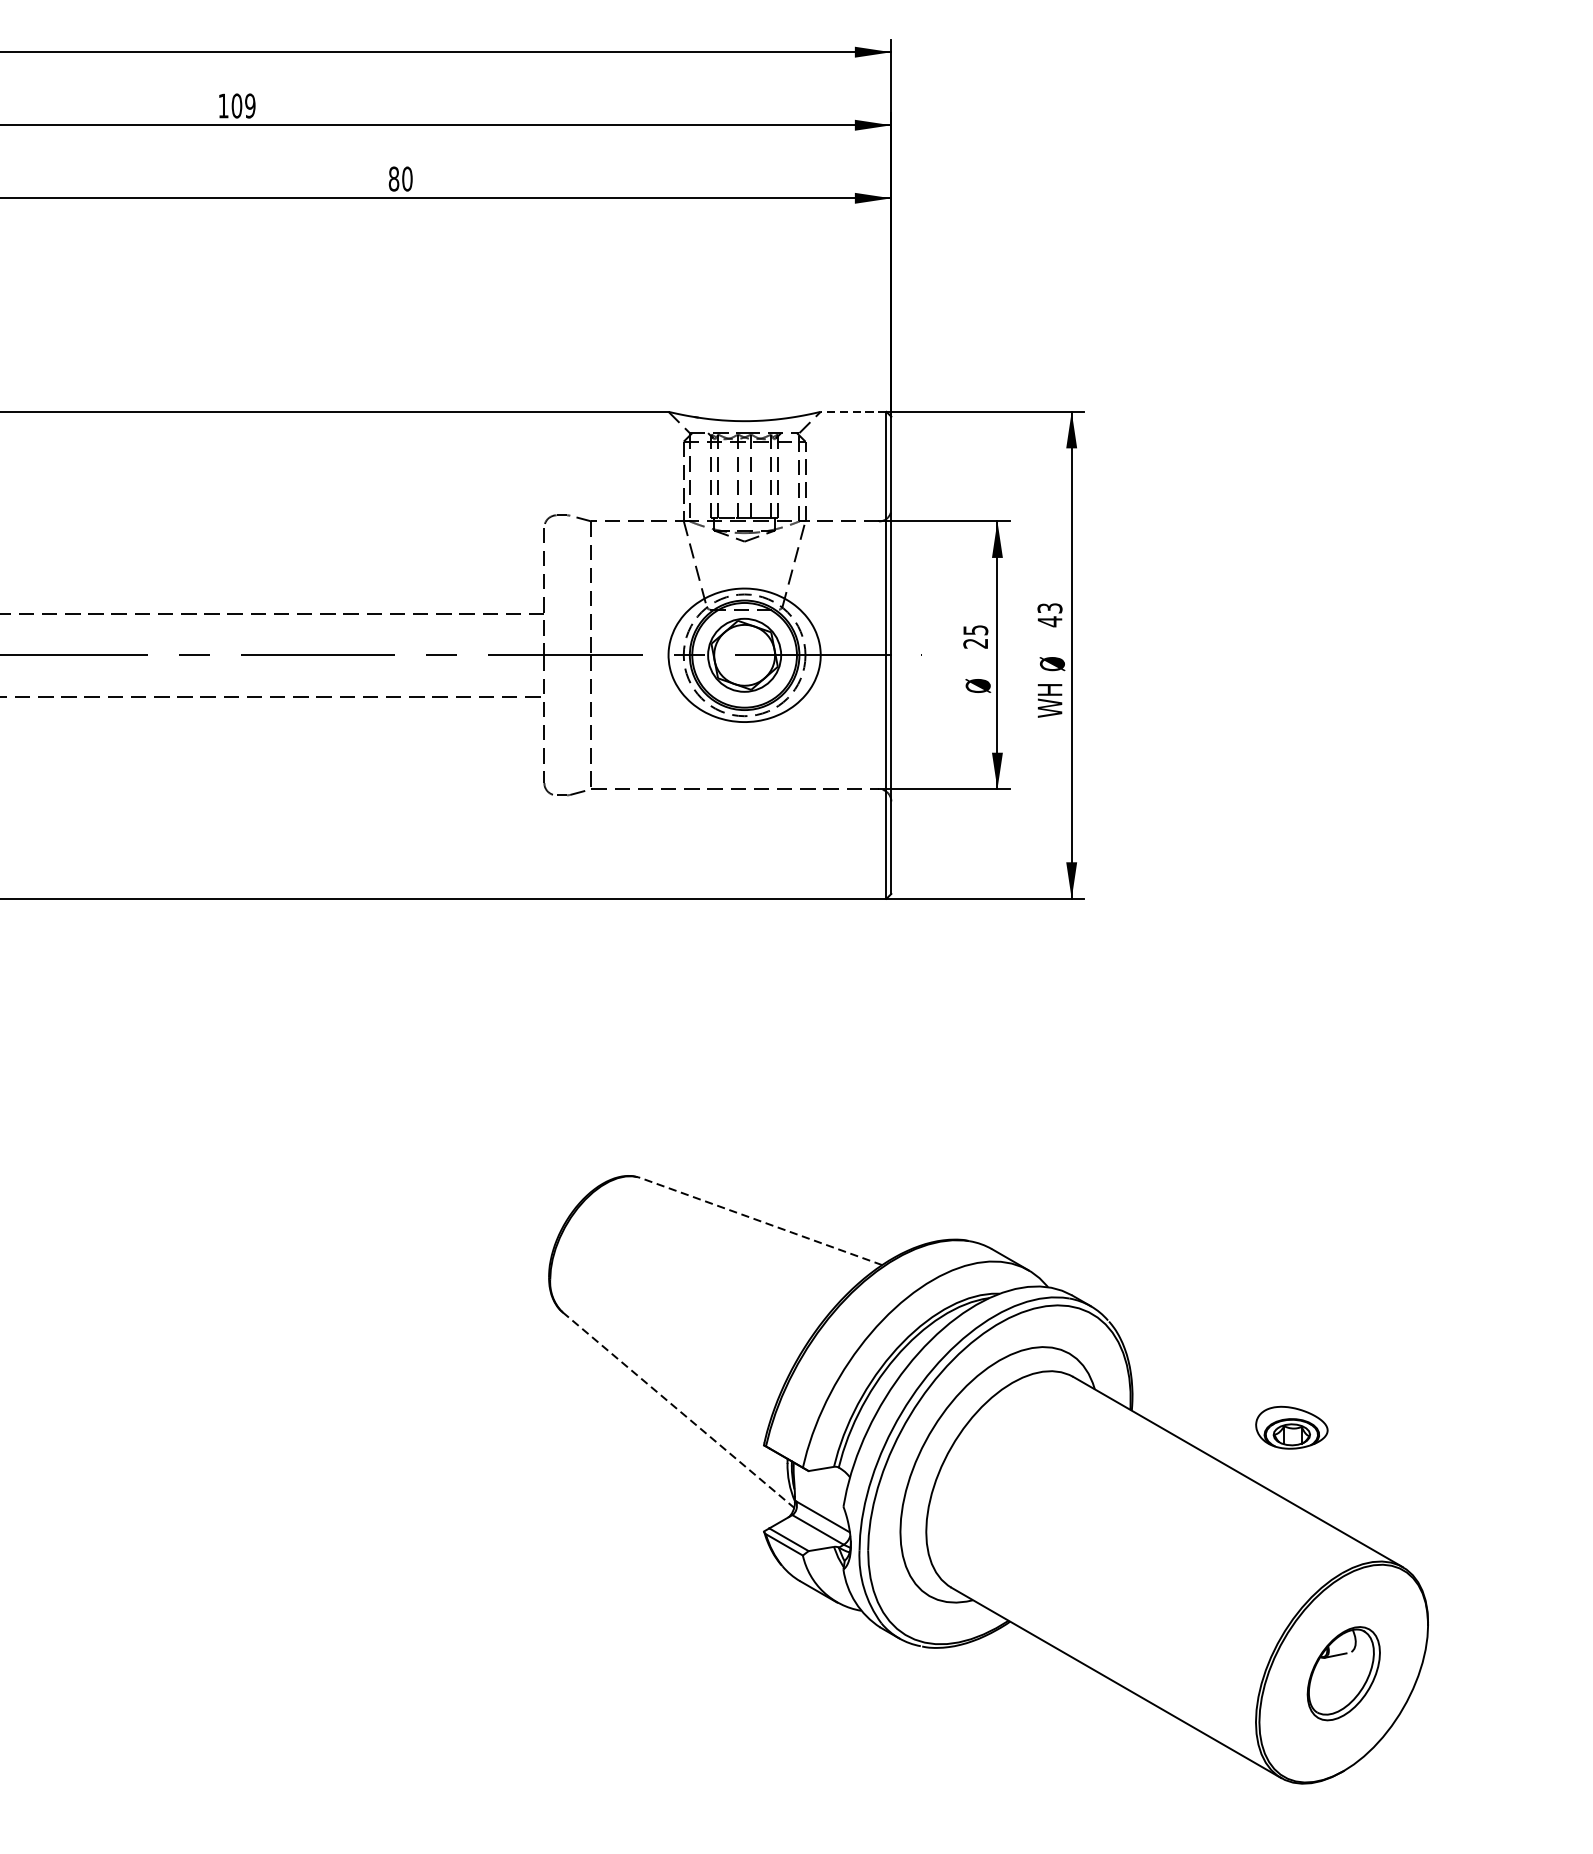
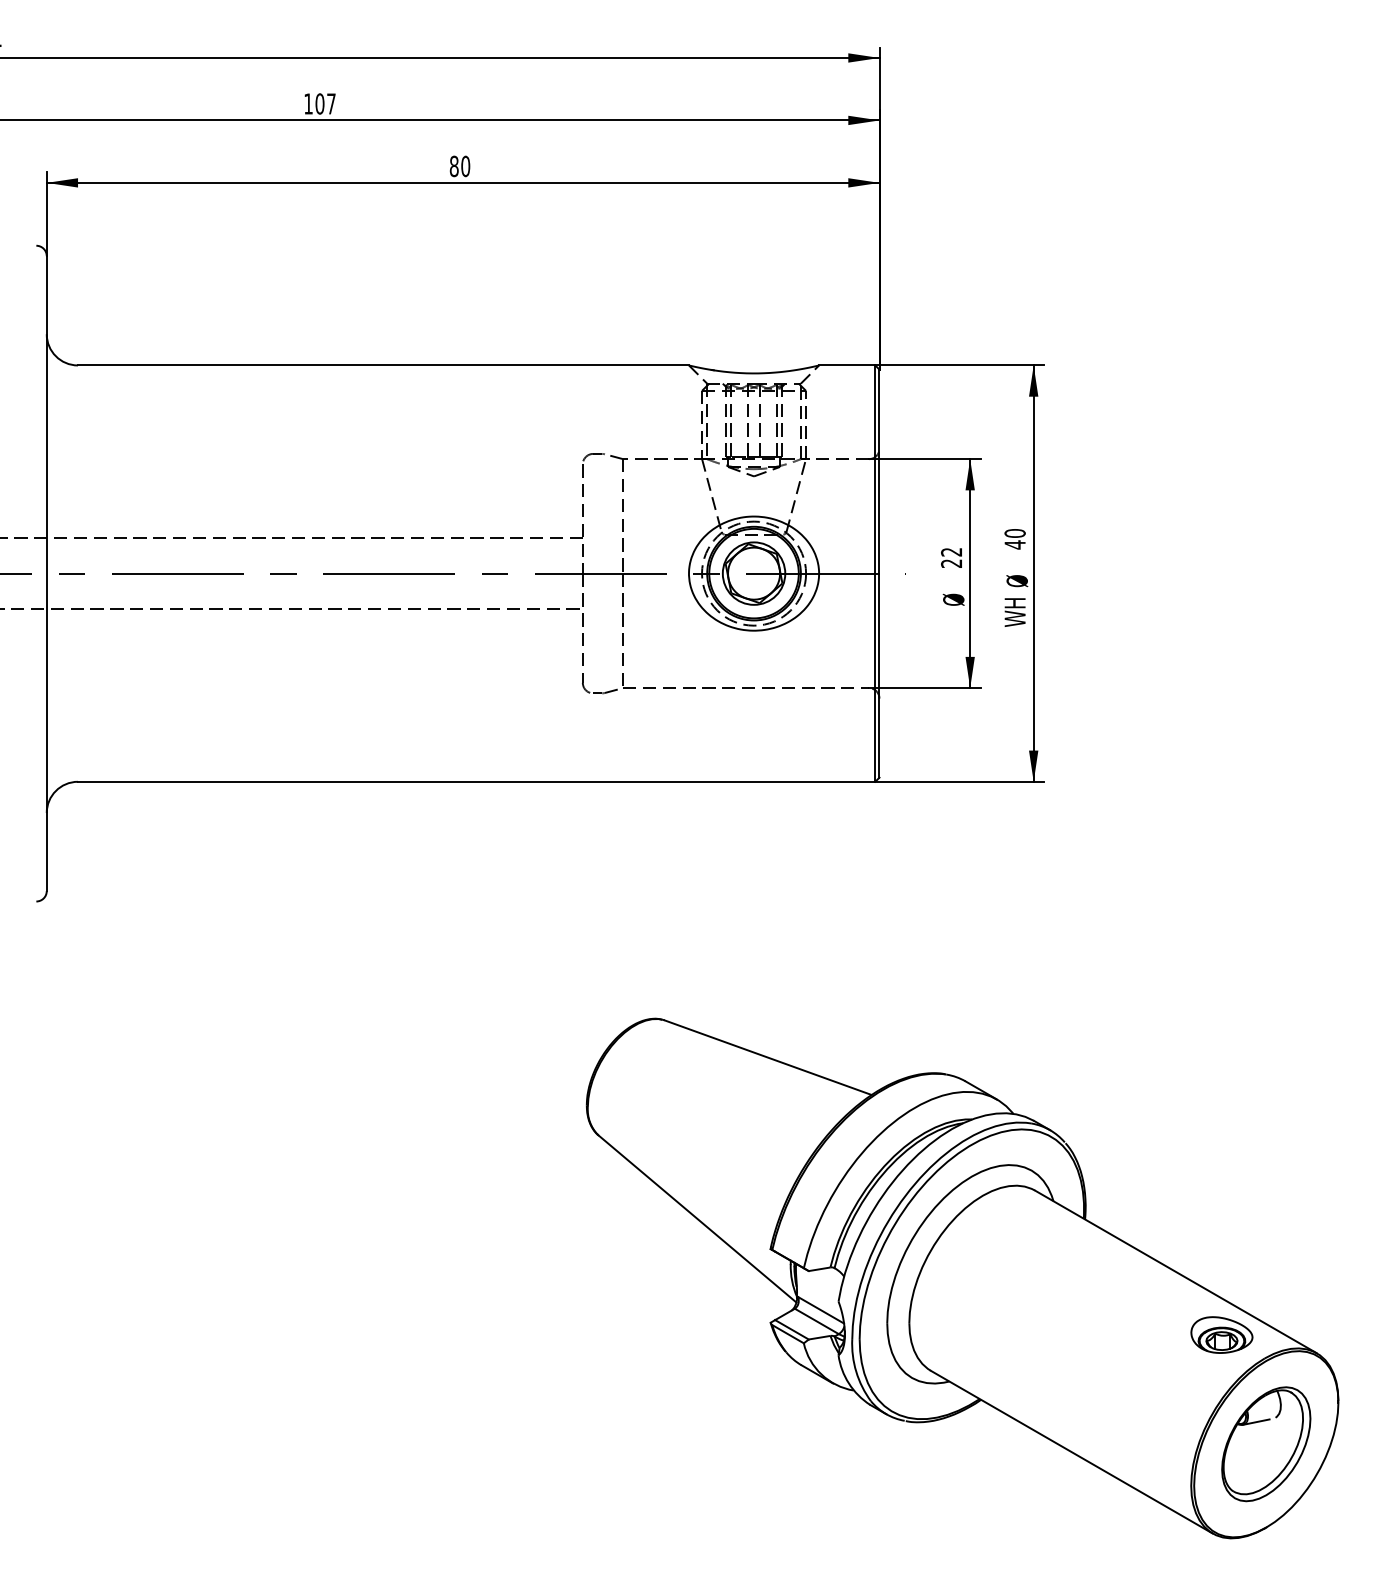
text: (250, 105) -> (331, 103), 109 -> 107
line: (852, 411) -> (846, 365), dashed -> solid
text: (1049, 608) -> (1014, 533), 43 -> 40
text: (975, 630) -> (951, 552), 25 -> 22
line: (760, 1221) -> (767, 1057), dashed -> solid
line: (678, 1409) -> (697, 1218), dashed -> solid
part: (1291, 1427) -> (1221, 1334), moved
part: (1344, 1673) -> (1266, 1444), size x1.43

